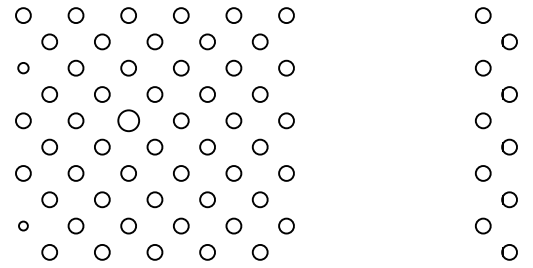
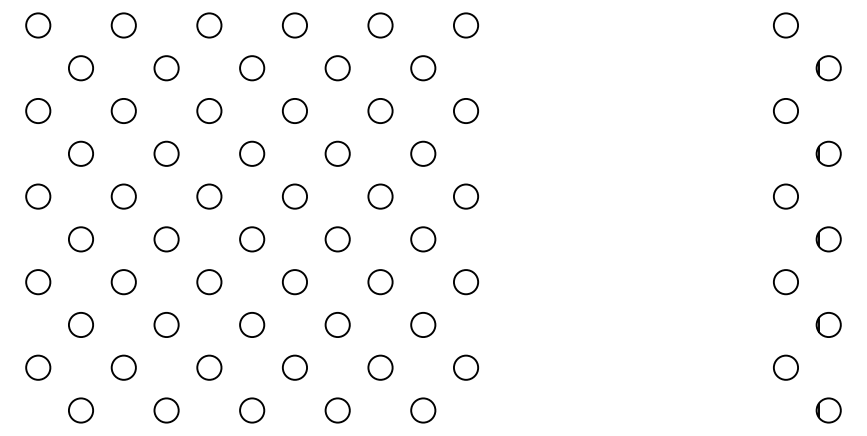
circle: (23, 67) -> (38, 109), size x1.43
circle: (128, 120) -> (209, 196), size x0.71
circle: (23, 225) -> (38, 366), size x1.67

